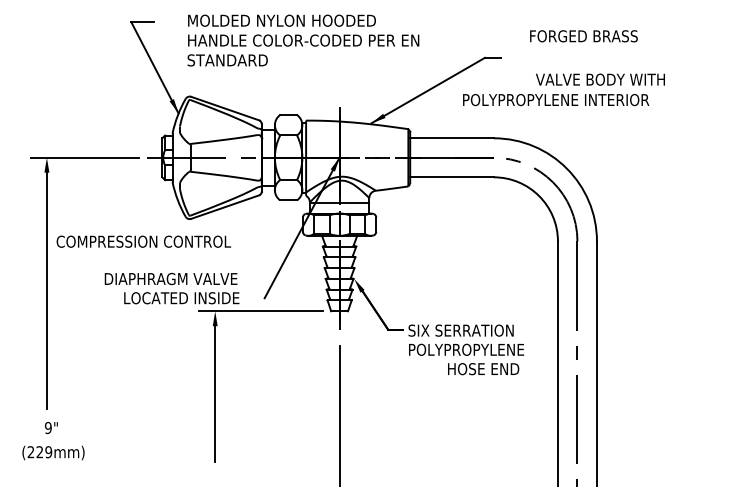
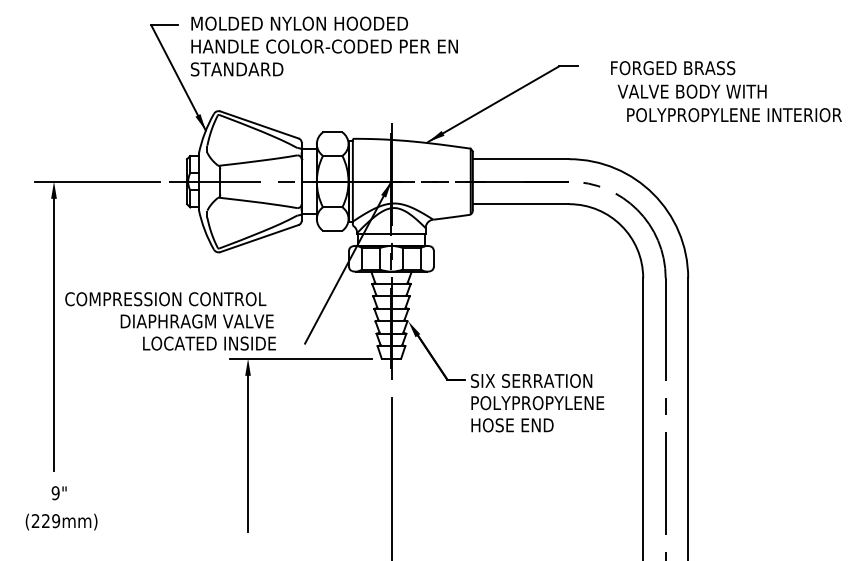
text: (583, 36) -> (672, 68), moved
text: (303, 40) -> (324, 46), moved
text: (556, 100) -> (734, 115), moved
text: (143, 241) -> (165, 298), moved
text: (483, 369) -> (512, 425), moved

